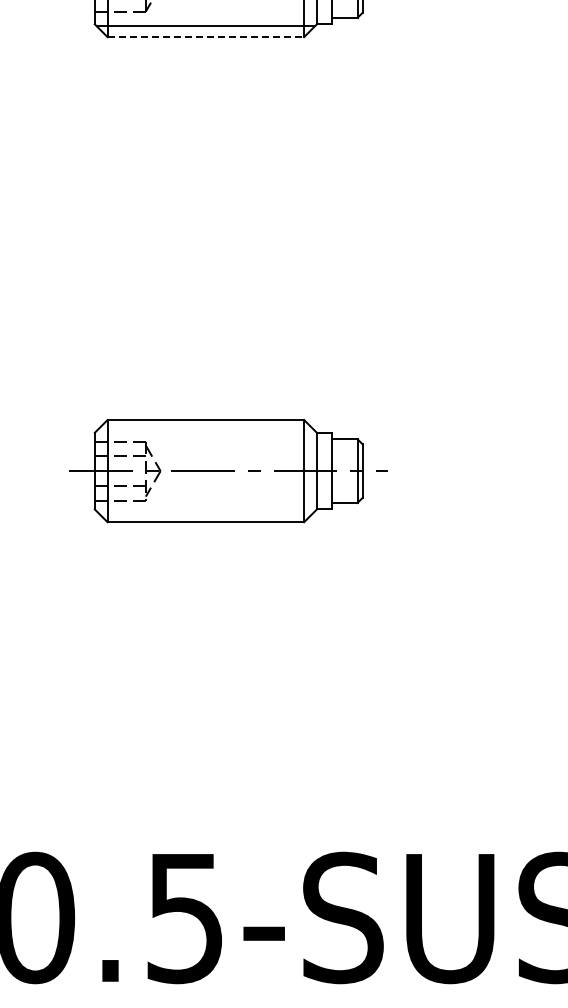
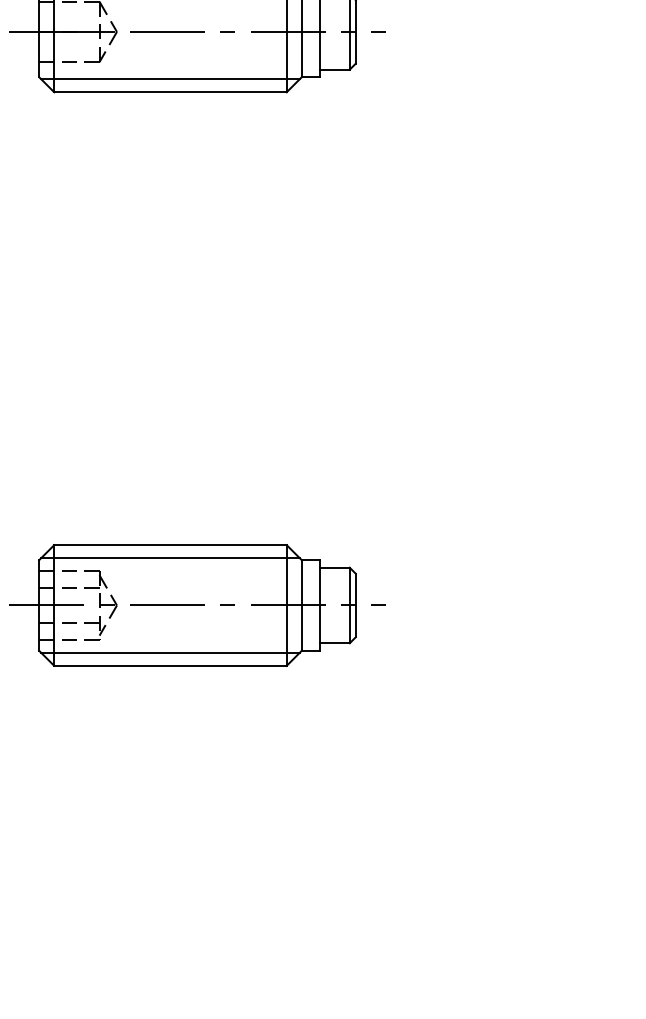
line: (206, 37) -> (171, 92), dashed -> solid
line: (205, 431) -> (170, 558), added
line: (205, 511) -> (170, 653), added

